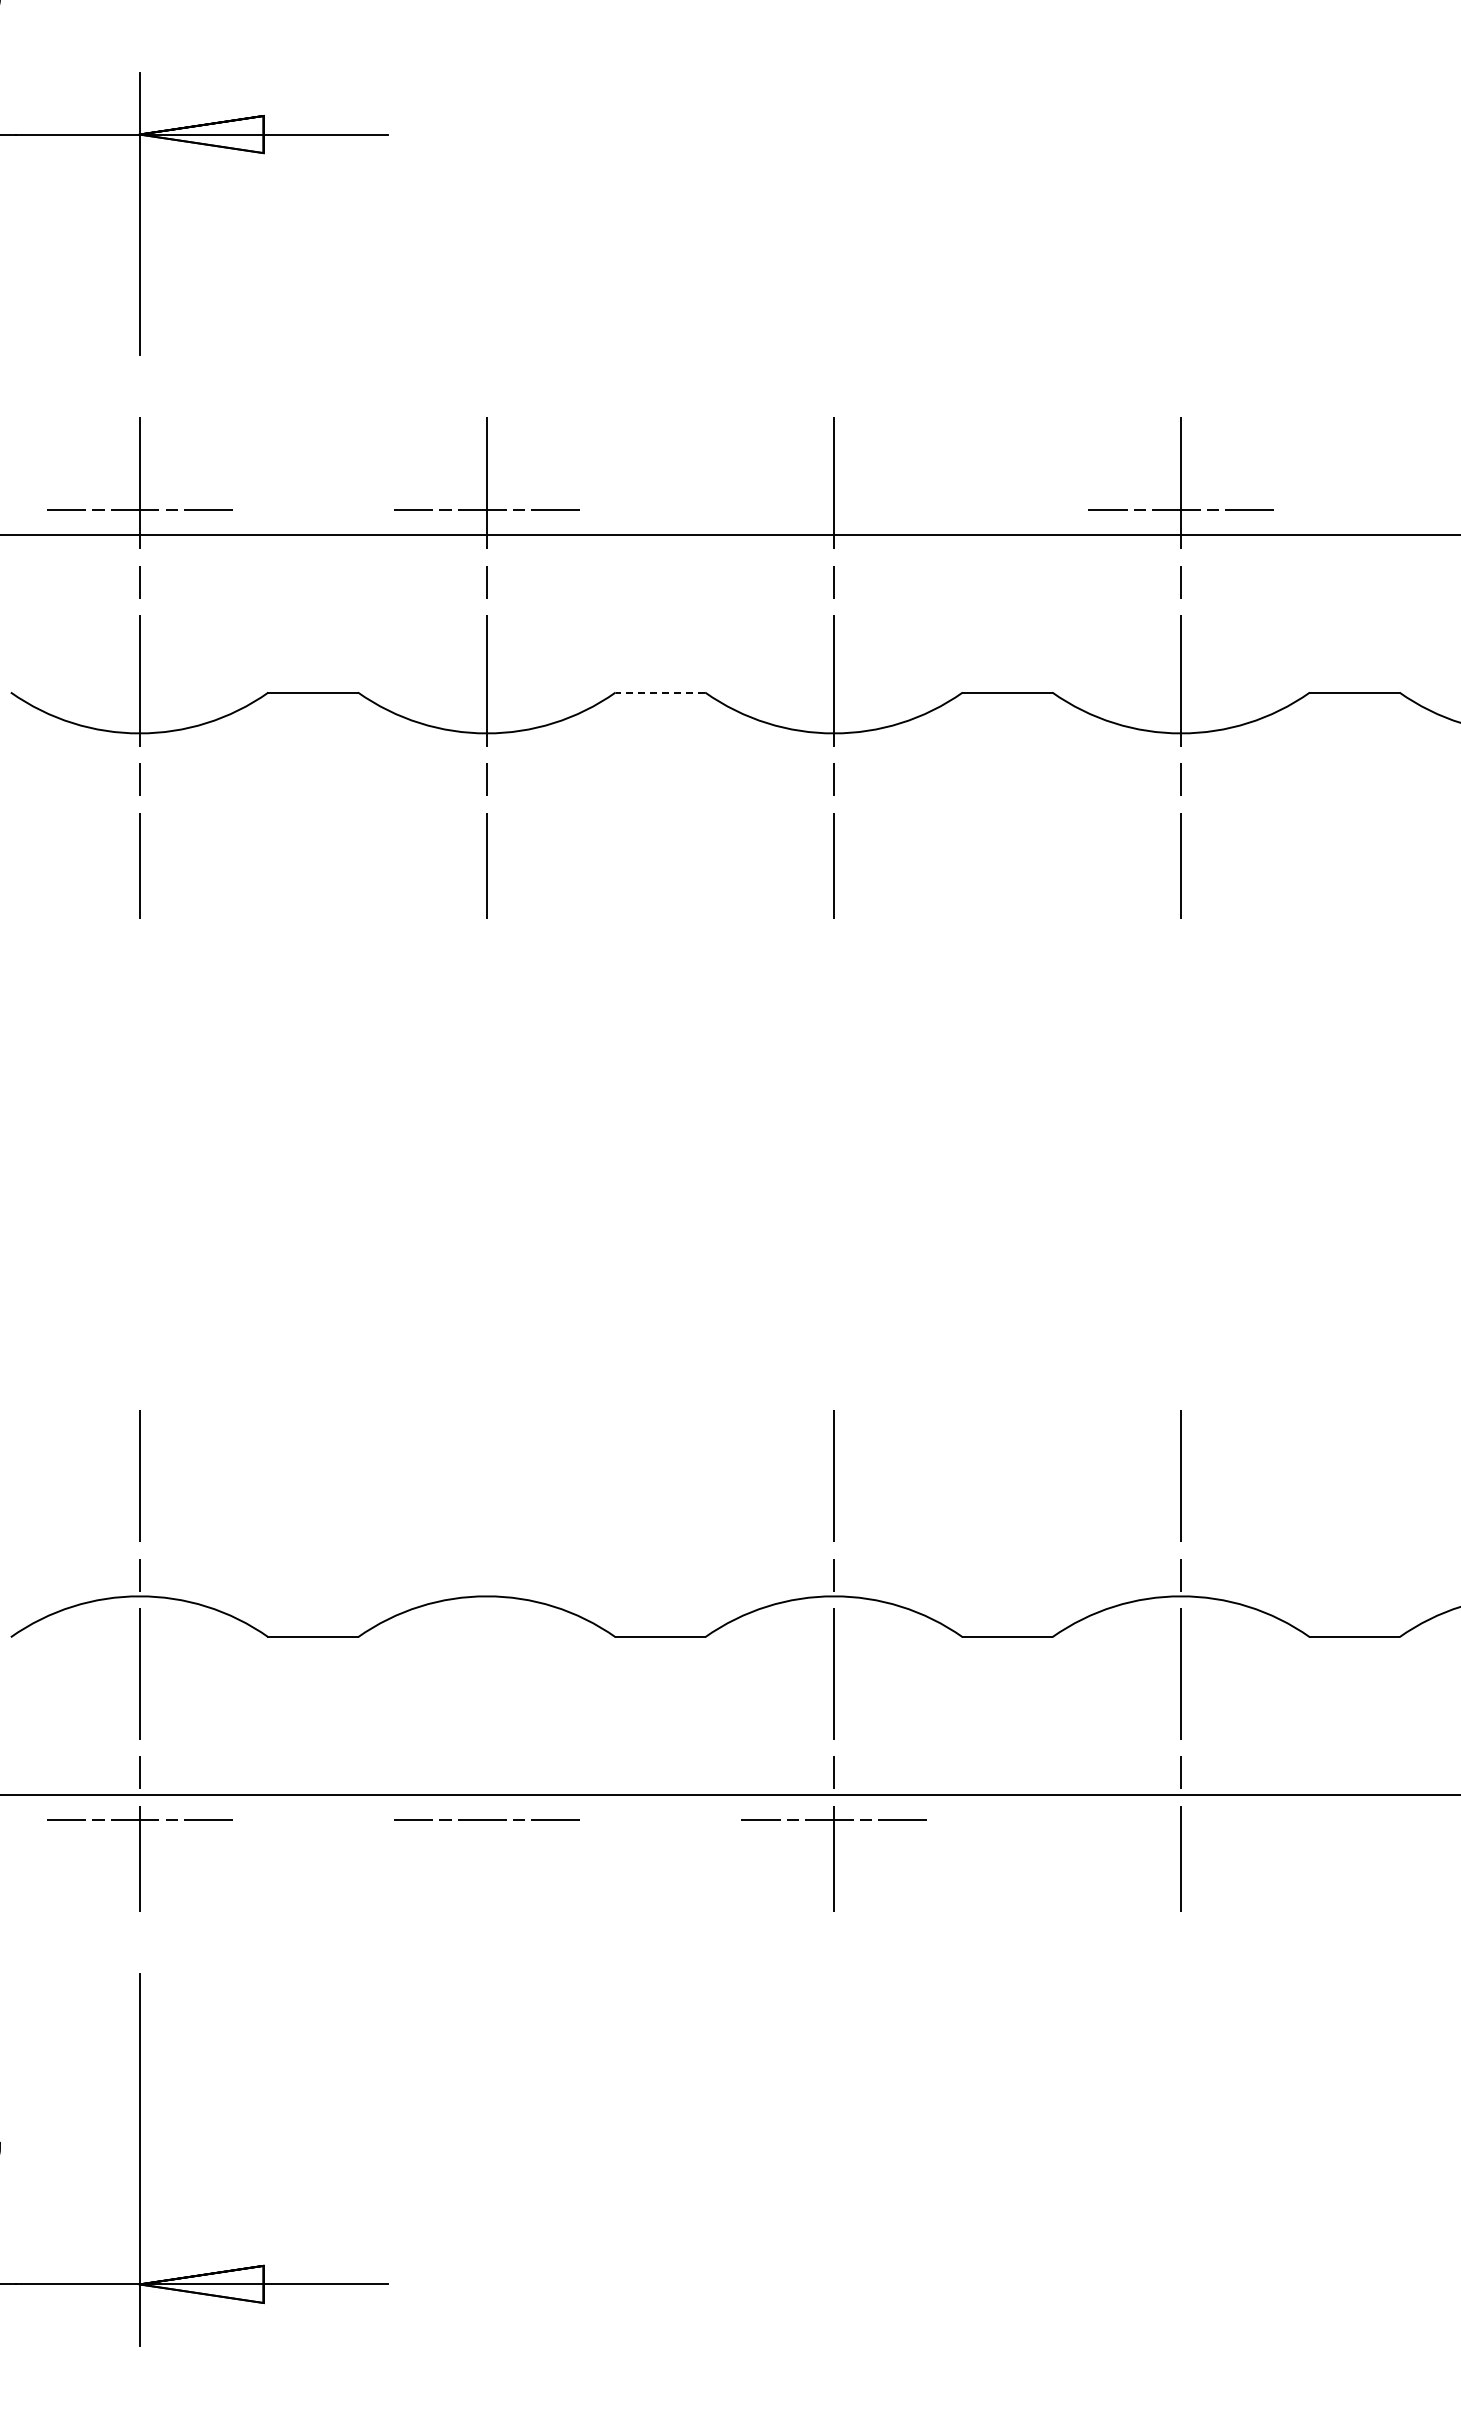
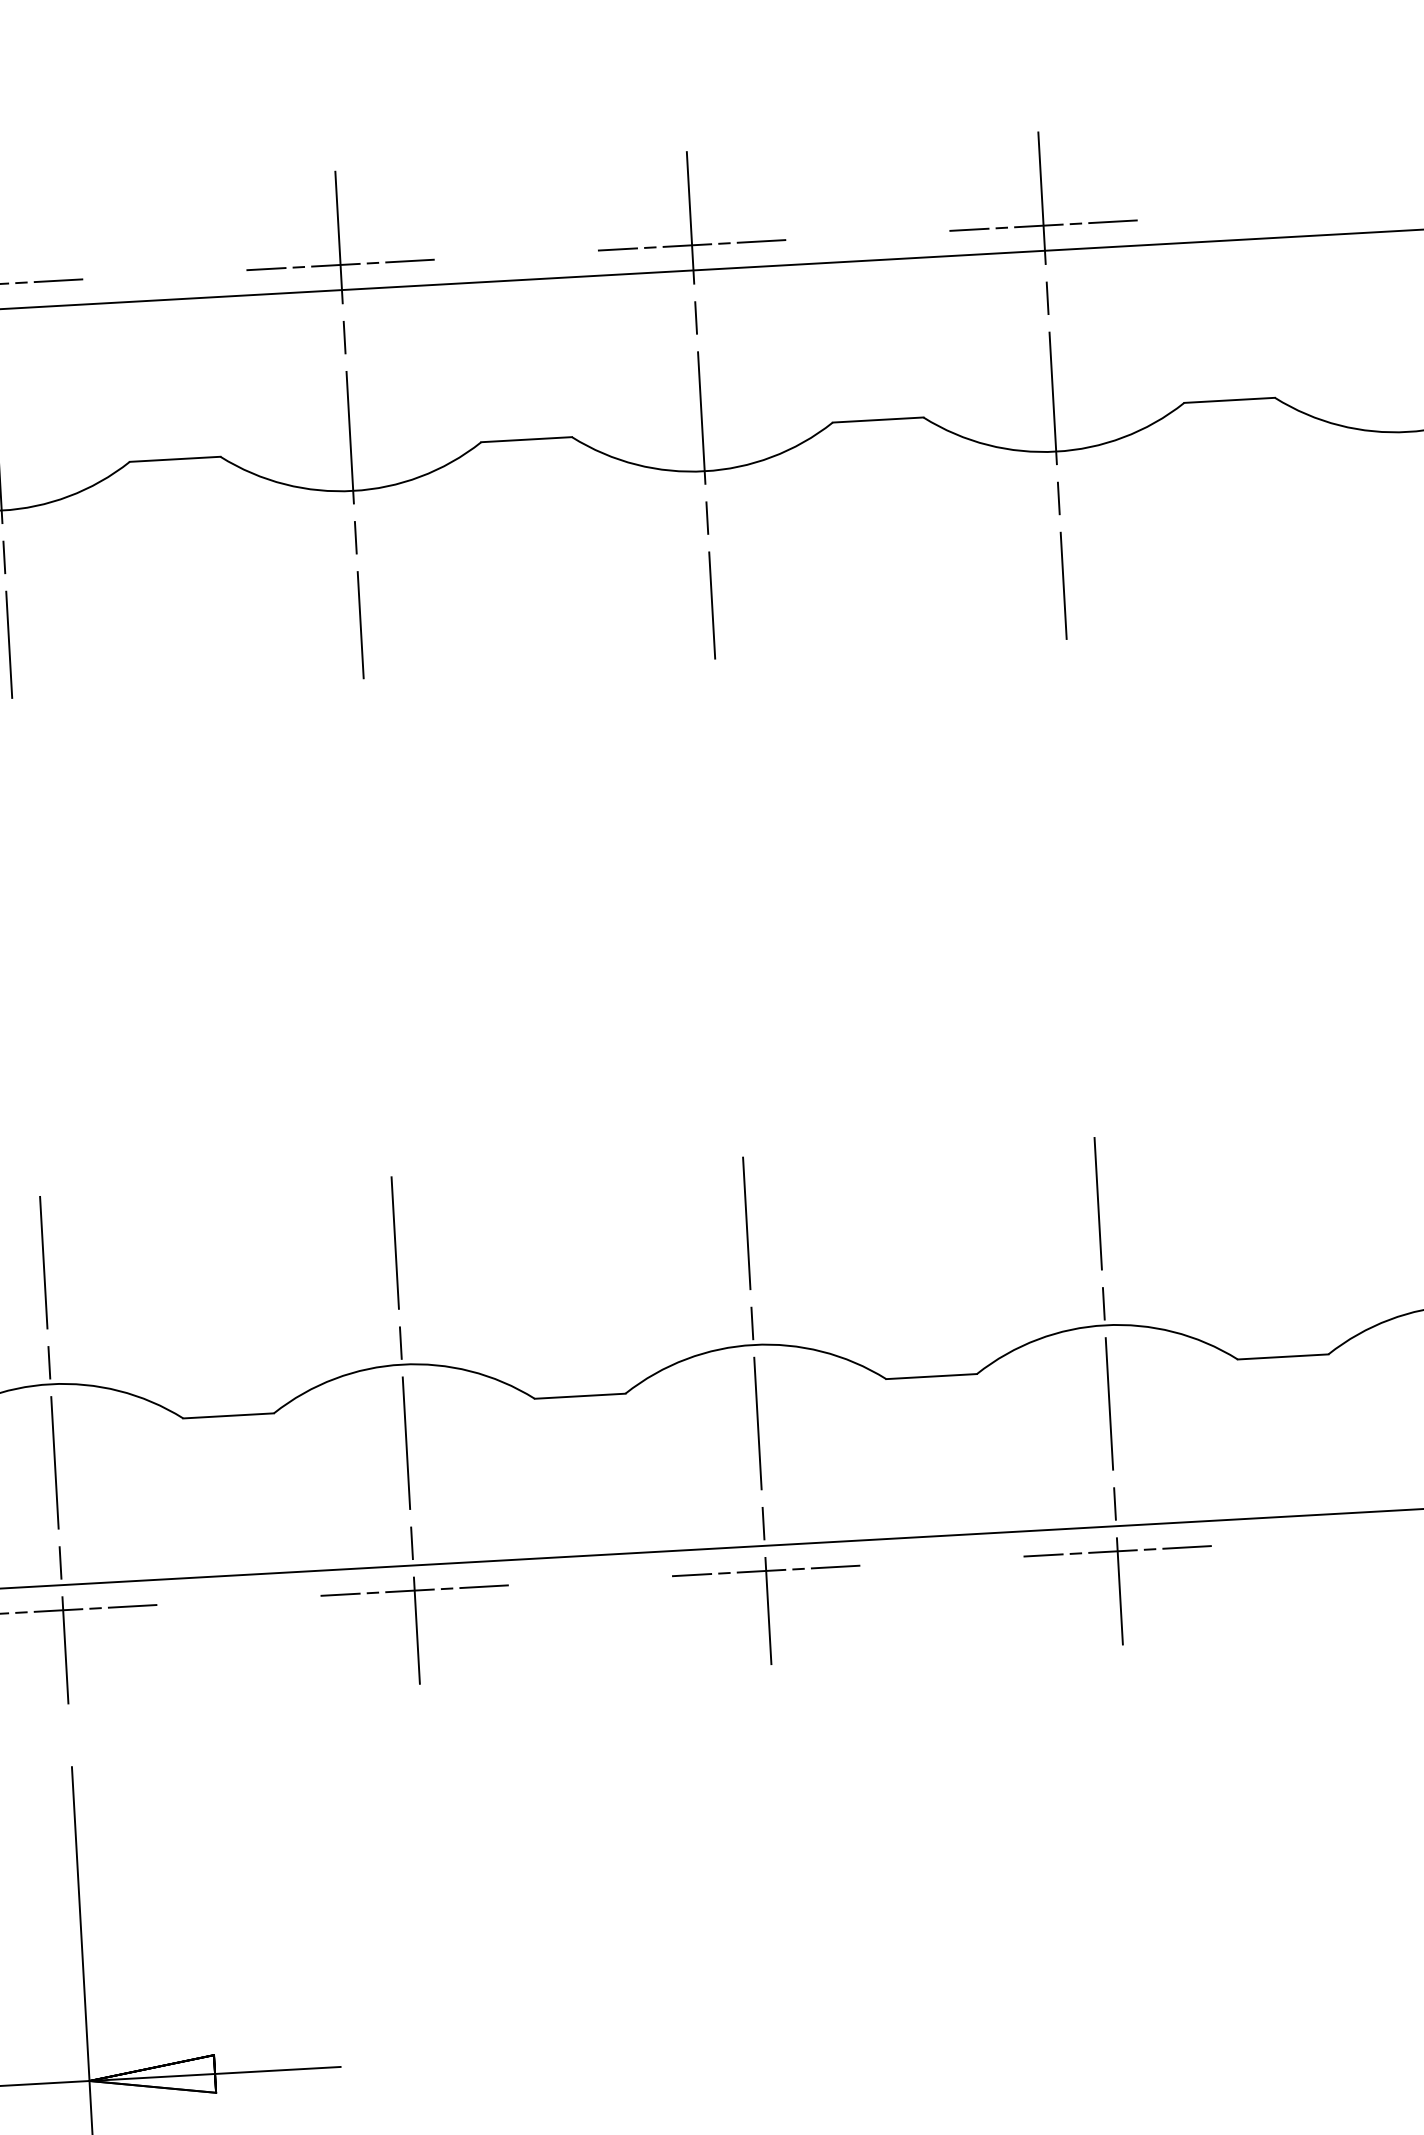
line: (833, 510) -> (691, 245), added
line: (660, 692) -> (526, 439), dashed -> solid
line: (486, 1661) -> (405, 1430), added
line: (1181, 1819) -> (1118, 1551), added

